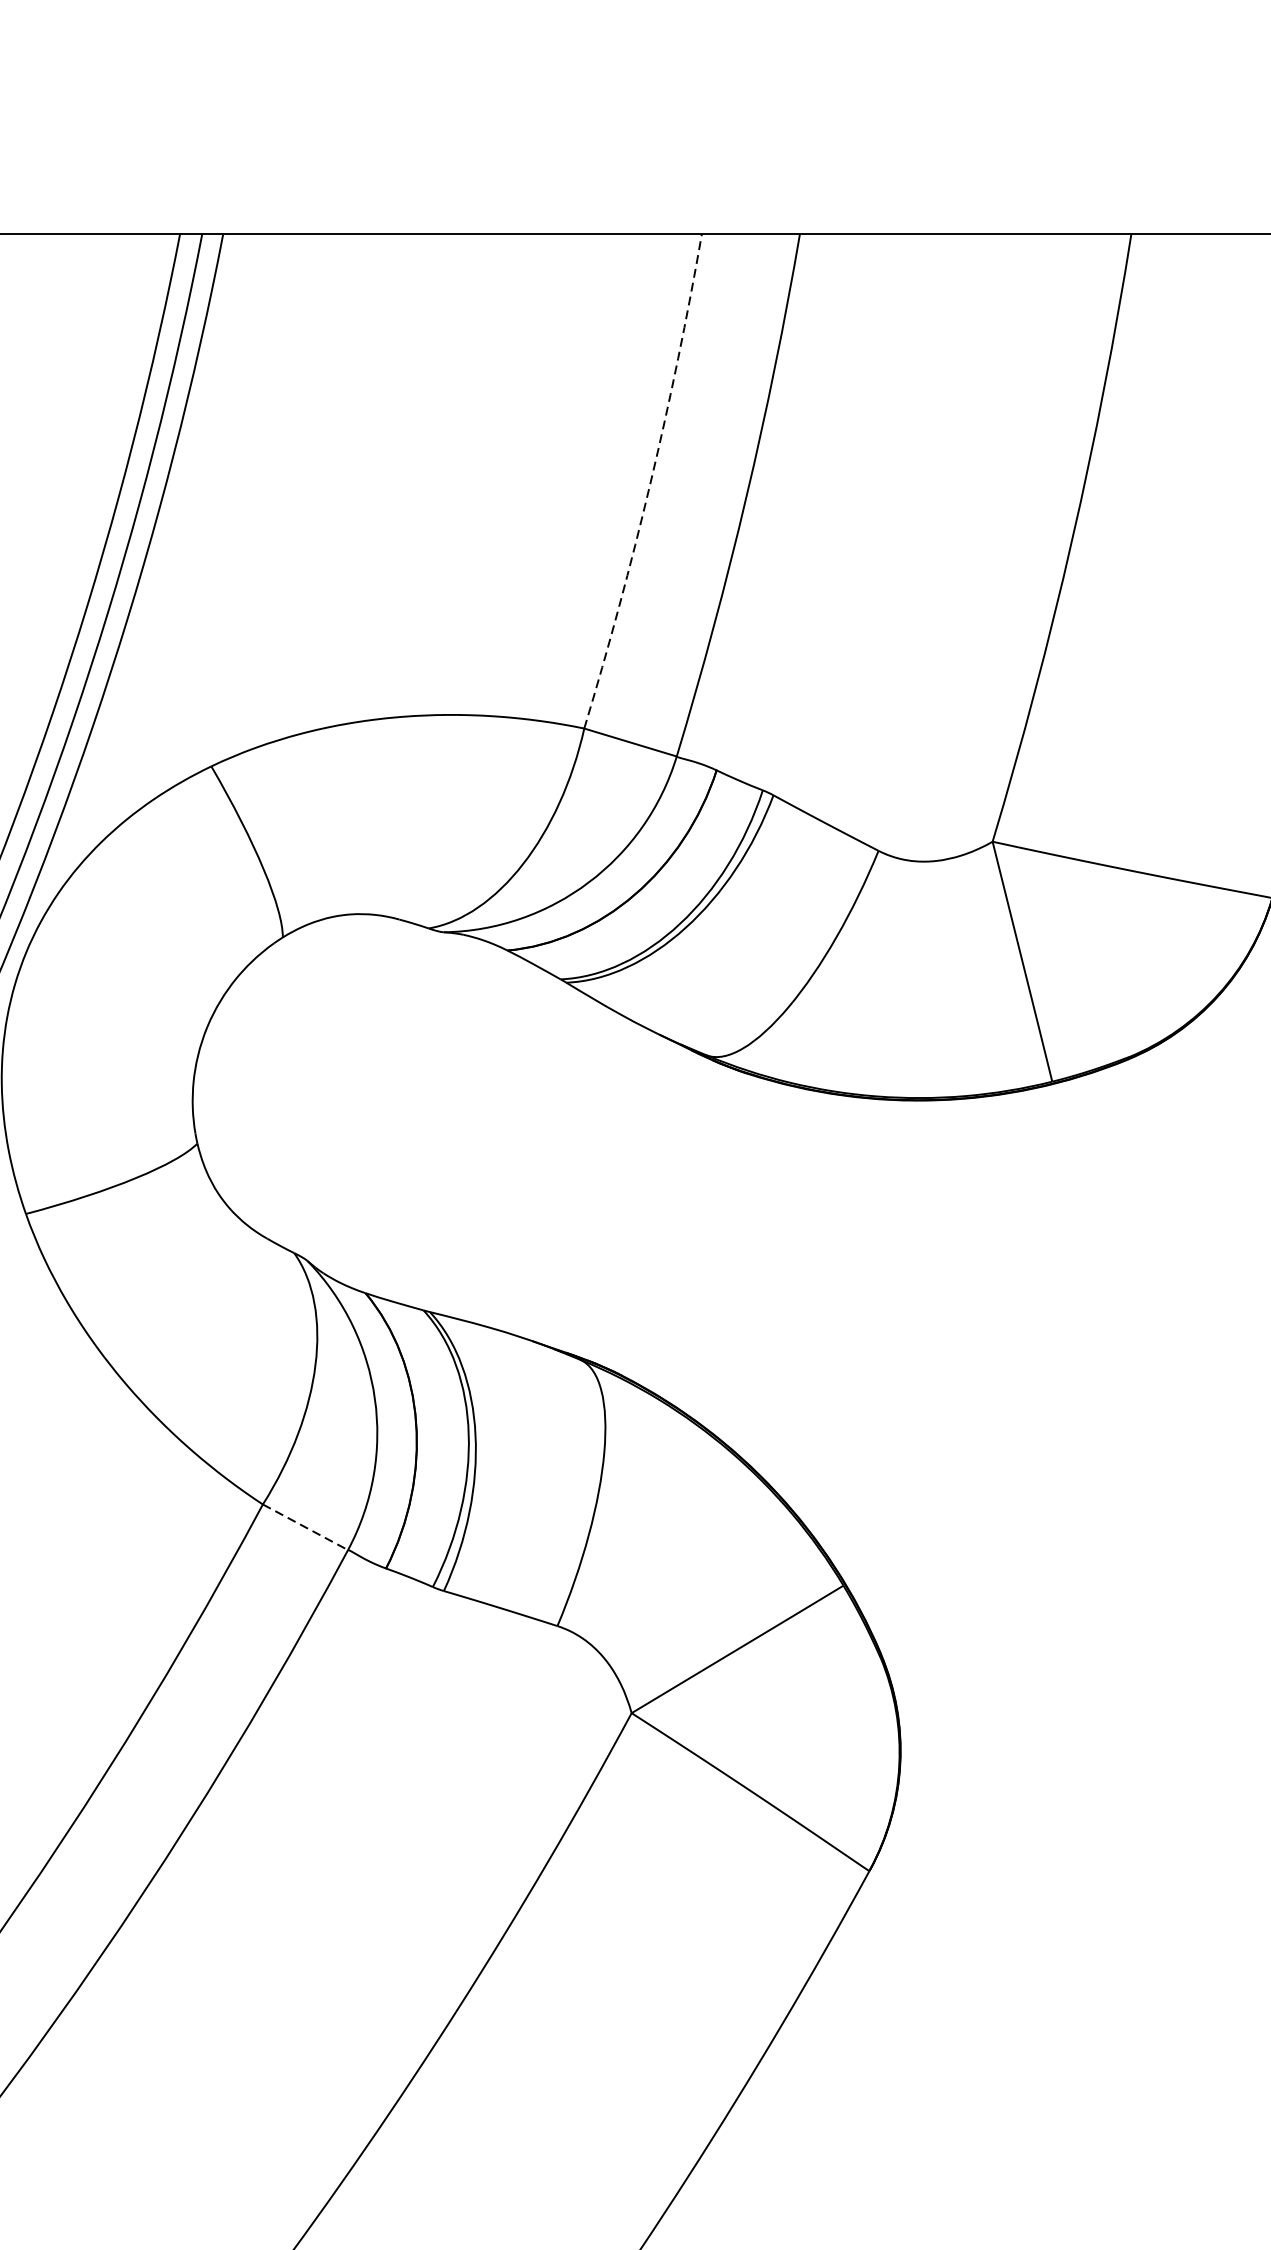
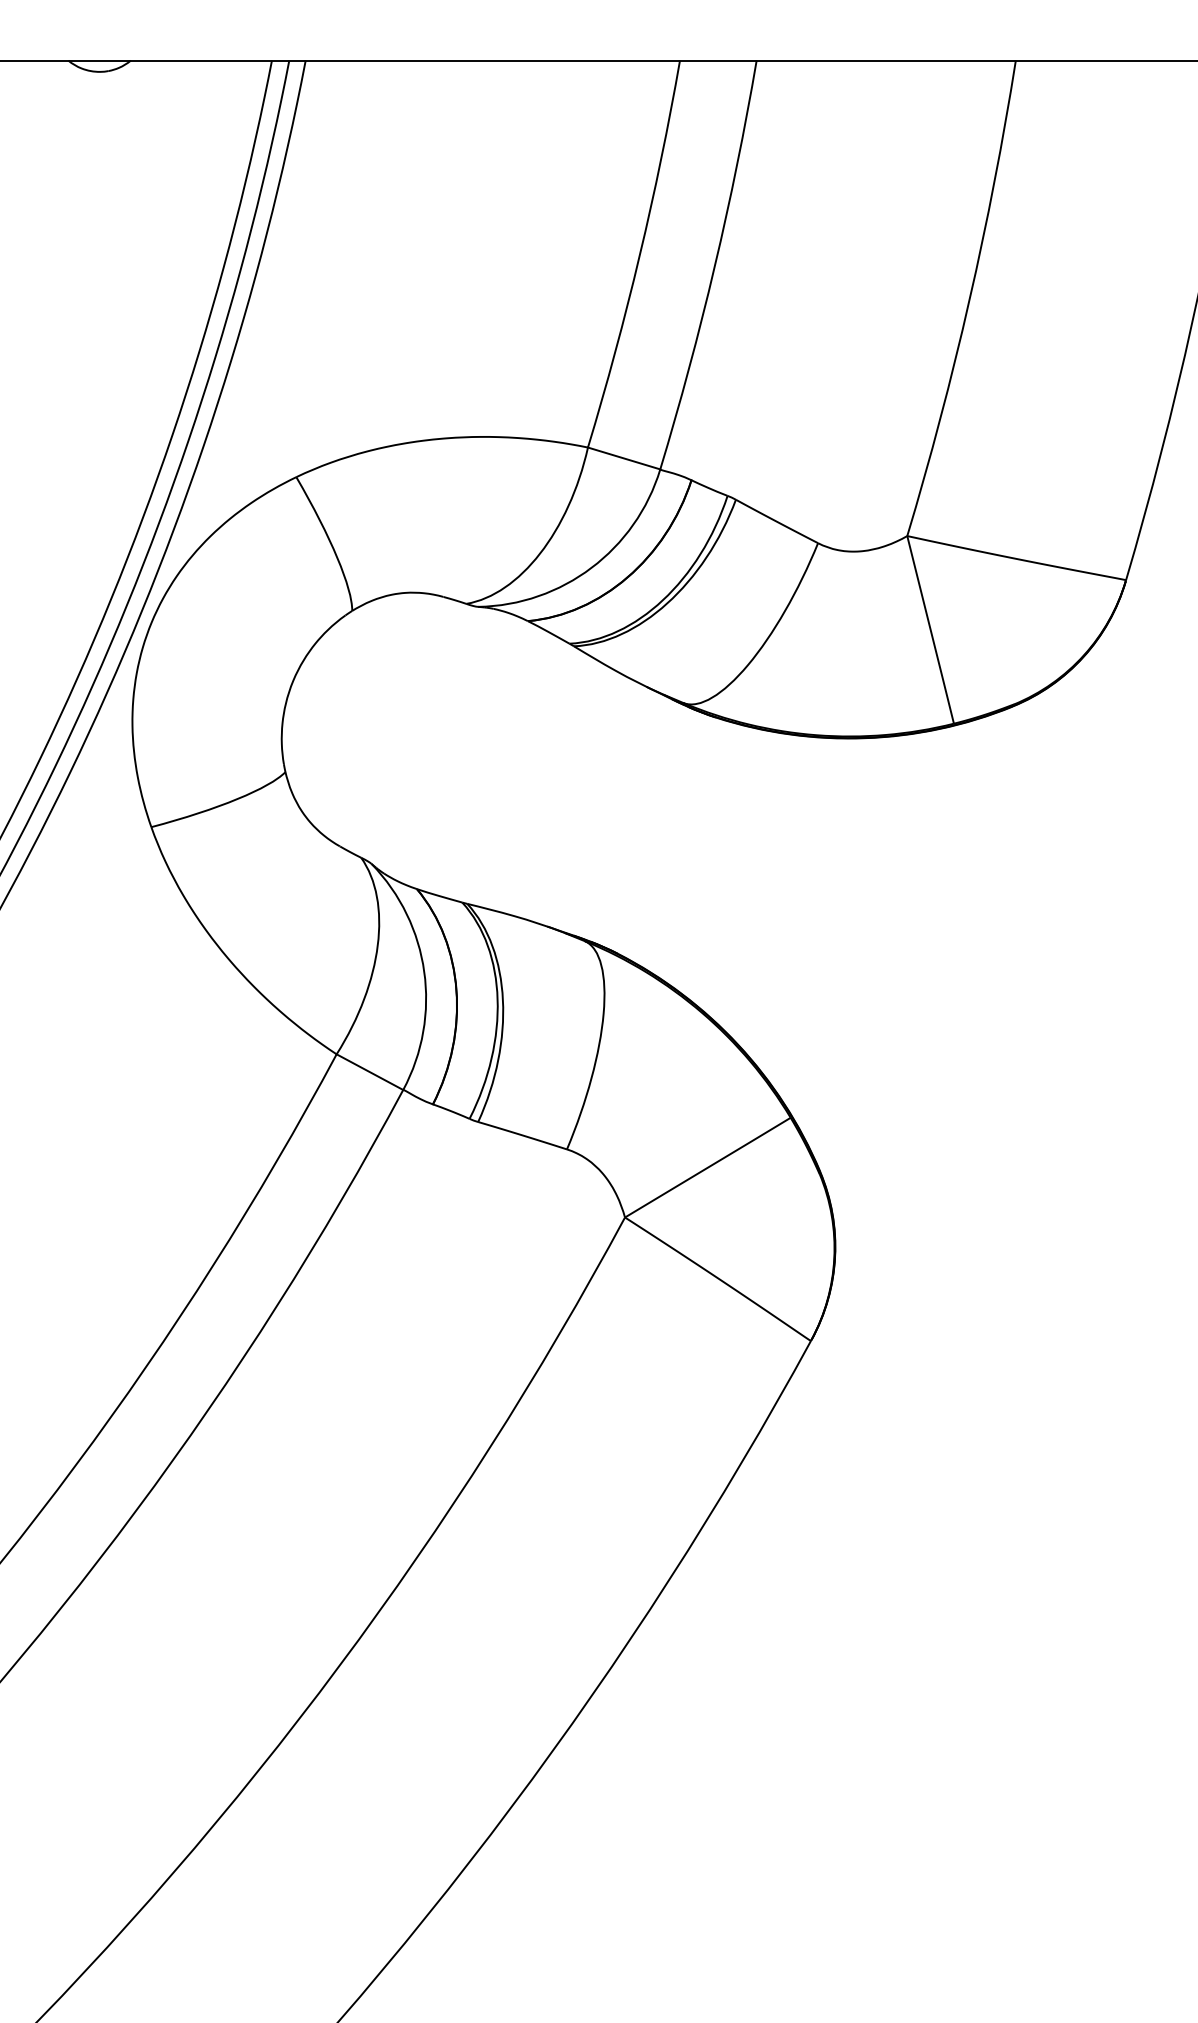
arc: (650, 482) -> (639, 255), dashed -> solid
line: (304, 1527) -> (369, 1072), dashed -> solid

